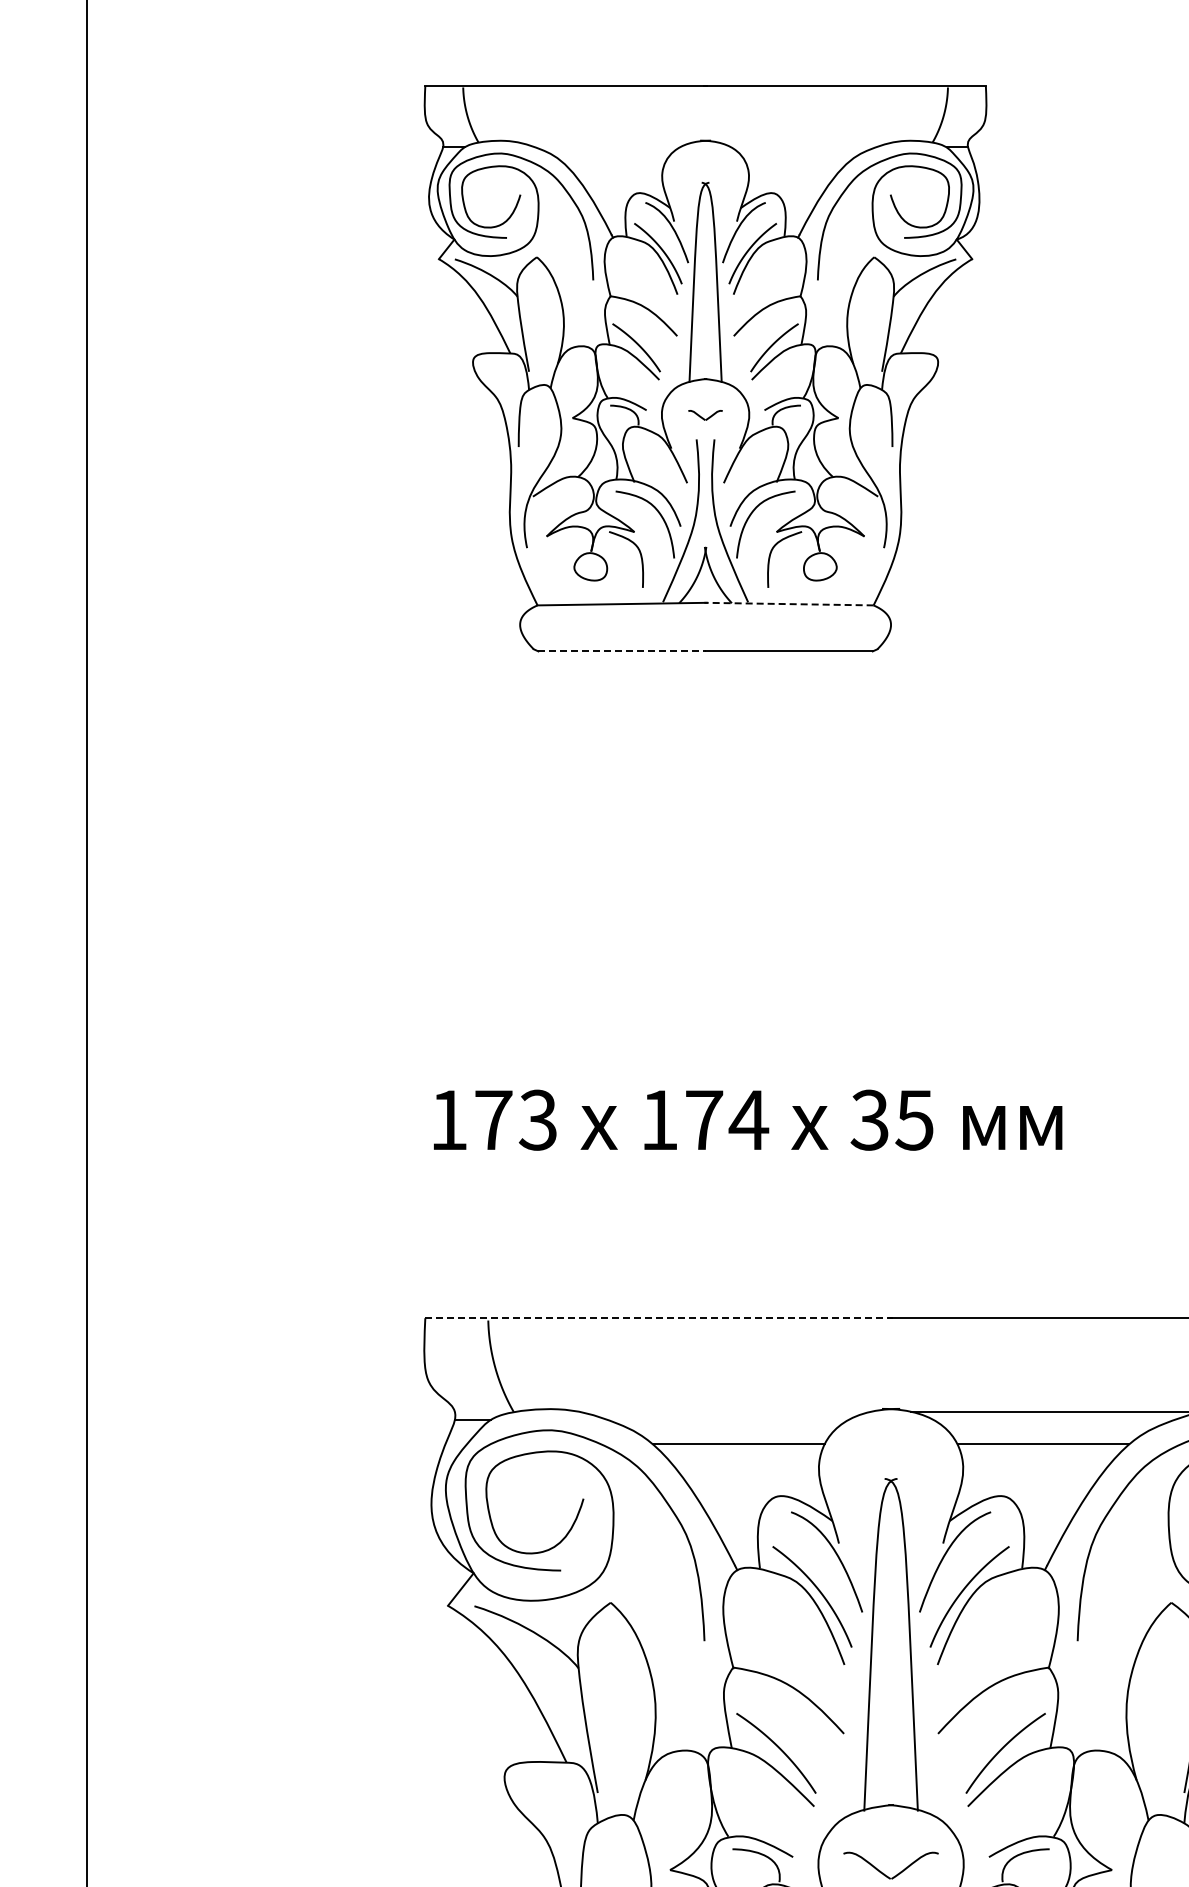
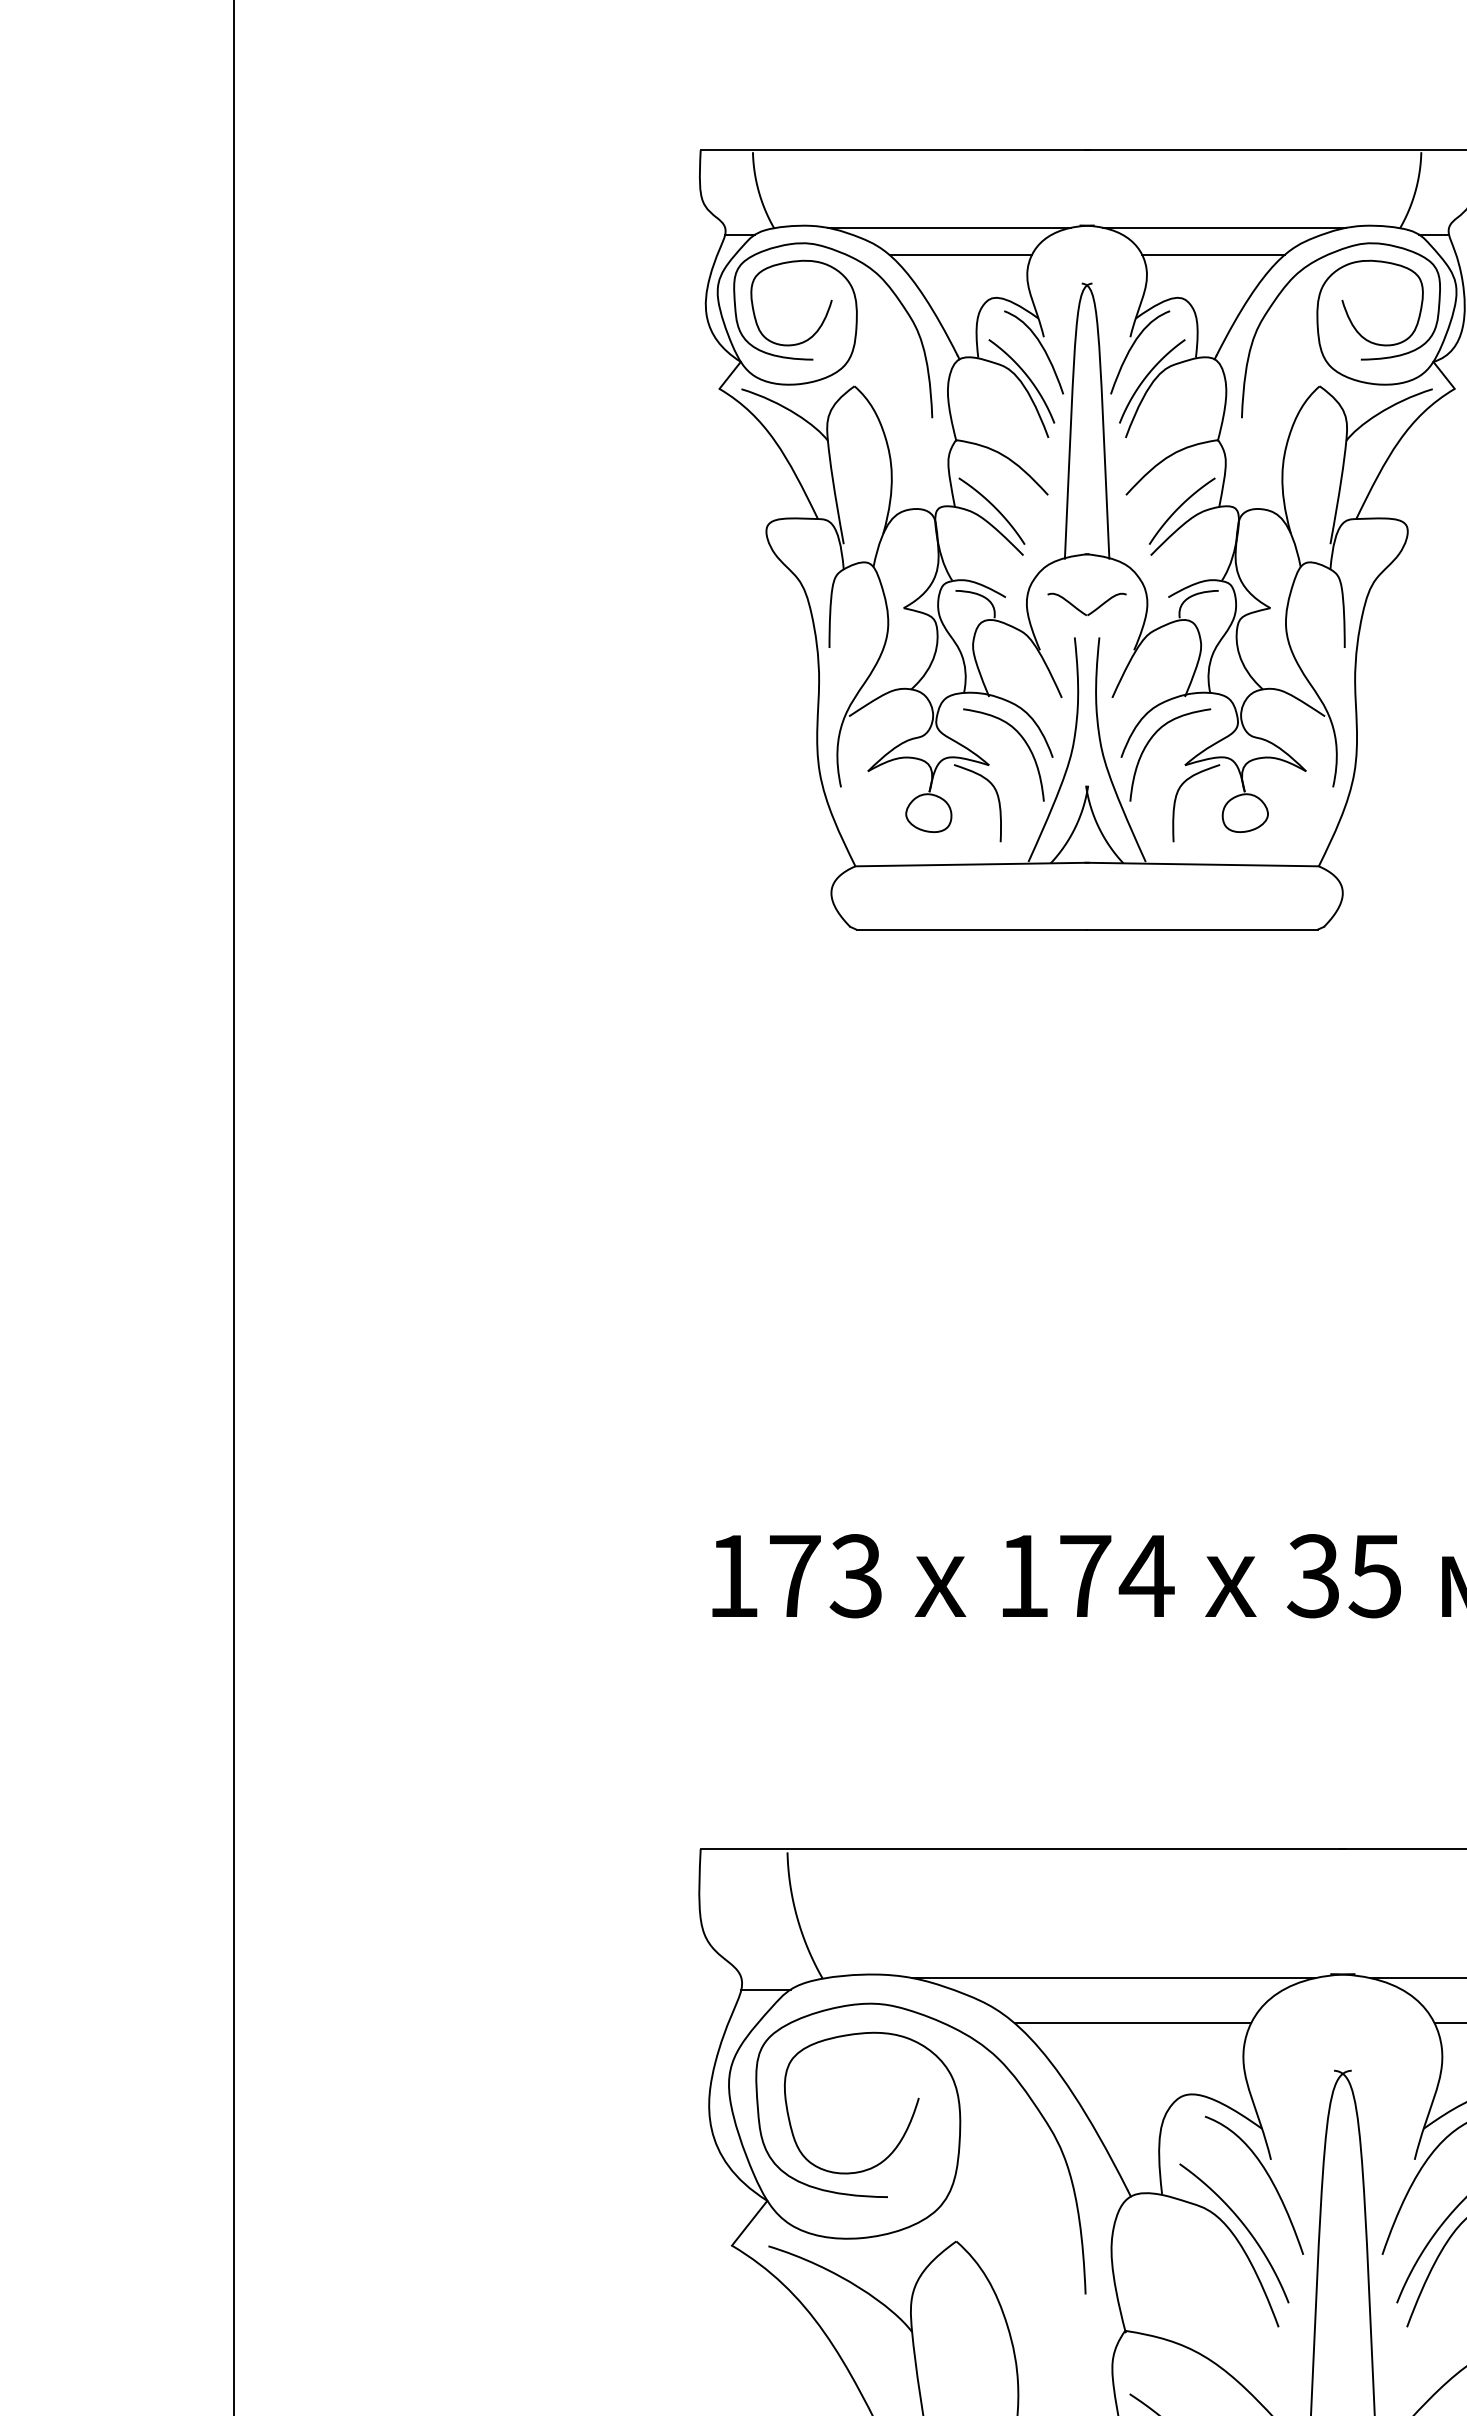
line: (605, 142) -> (949, 228), added
line: (805, 142) -> (1224, 228), added
line: (613, 162) -> (960, 255), added
line: (796, 162) -> (1212, 255), added
part: (705, 415) -> (1086, 604), size x1.67
line: (788, 604) -> (1201, 865), dashed -> solid
line: (622, 651) -> (972, 929), dashed -> solid
line: (659, 1318) -> (1023, 1849), dashed -> solid
line: (724, 1411) -> (1113, 1977), added

